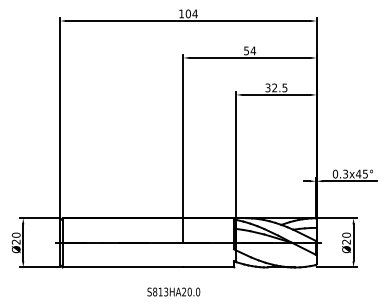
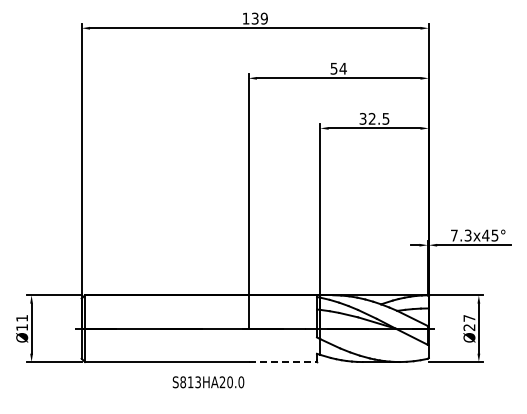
text: (191, 13) -> (259, 18), 104 -> 139
text: (334, 174) -> (453, 235), 0.3x45° -> 7.3x45°
text: (346, 234) -> (469, 317), Ø20 -> Ø27
text: (16, 238) -> (22, 322), Ø20 -> Ø11
line: (209, 267) -> (283, 362), solid -> dashed
text: (173, 292) -> (208, 382), moved

